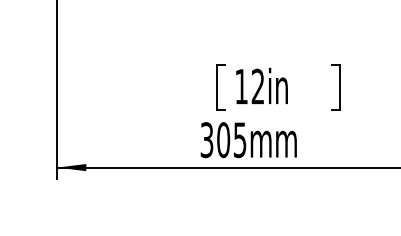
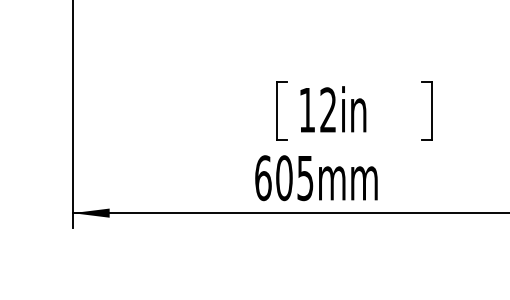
text: (206, 140) -> (262, 178), 305mm -> 605mm

